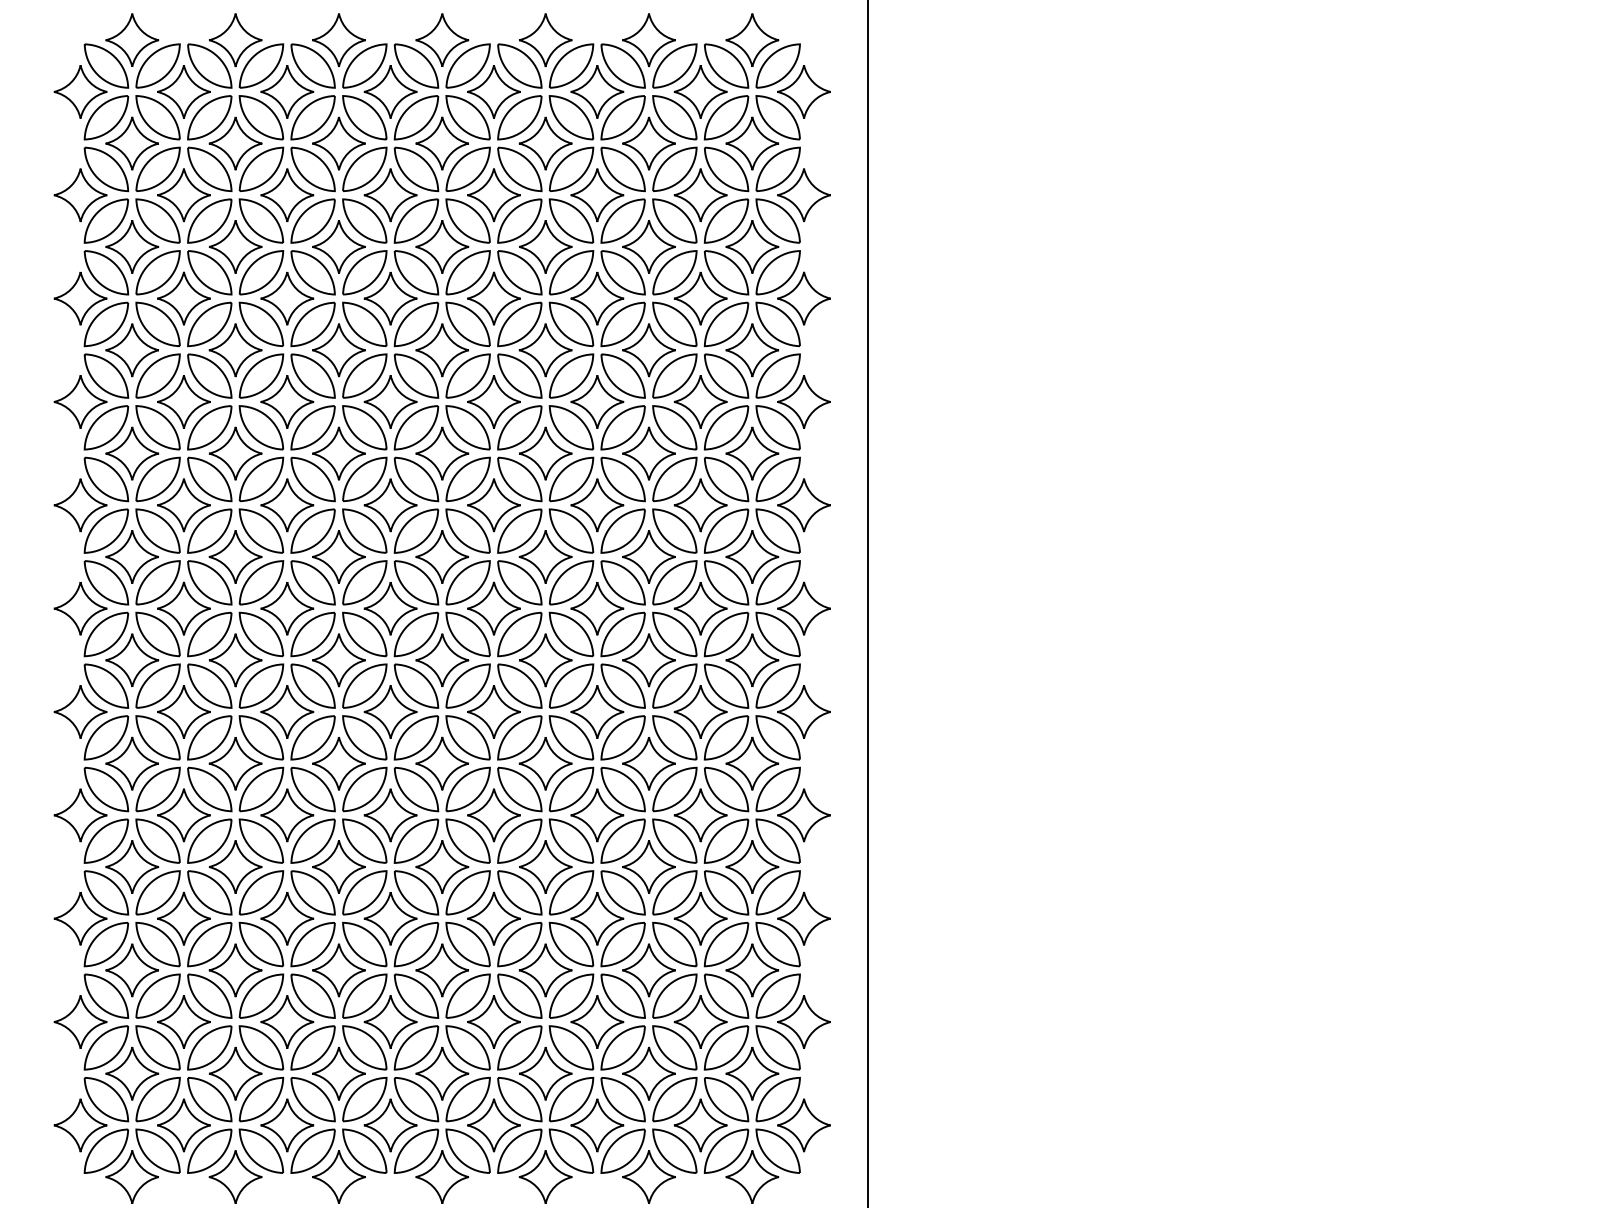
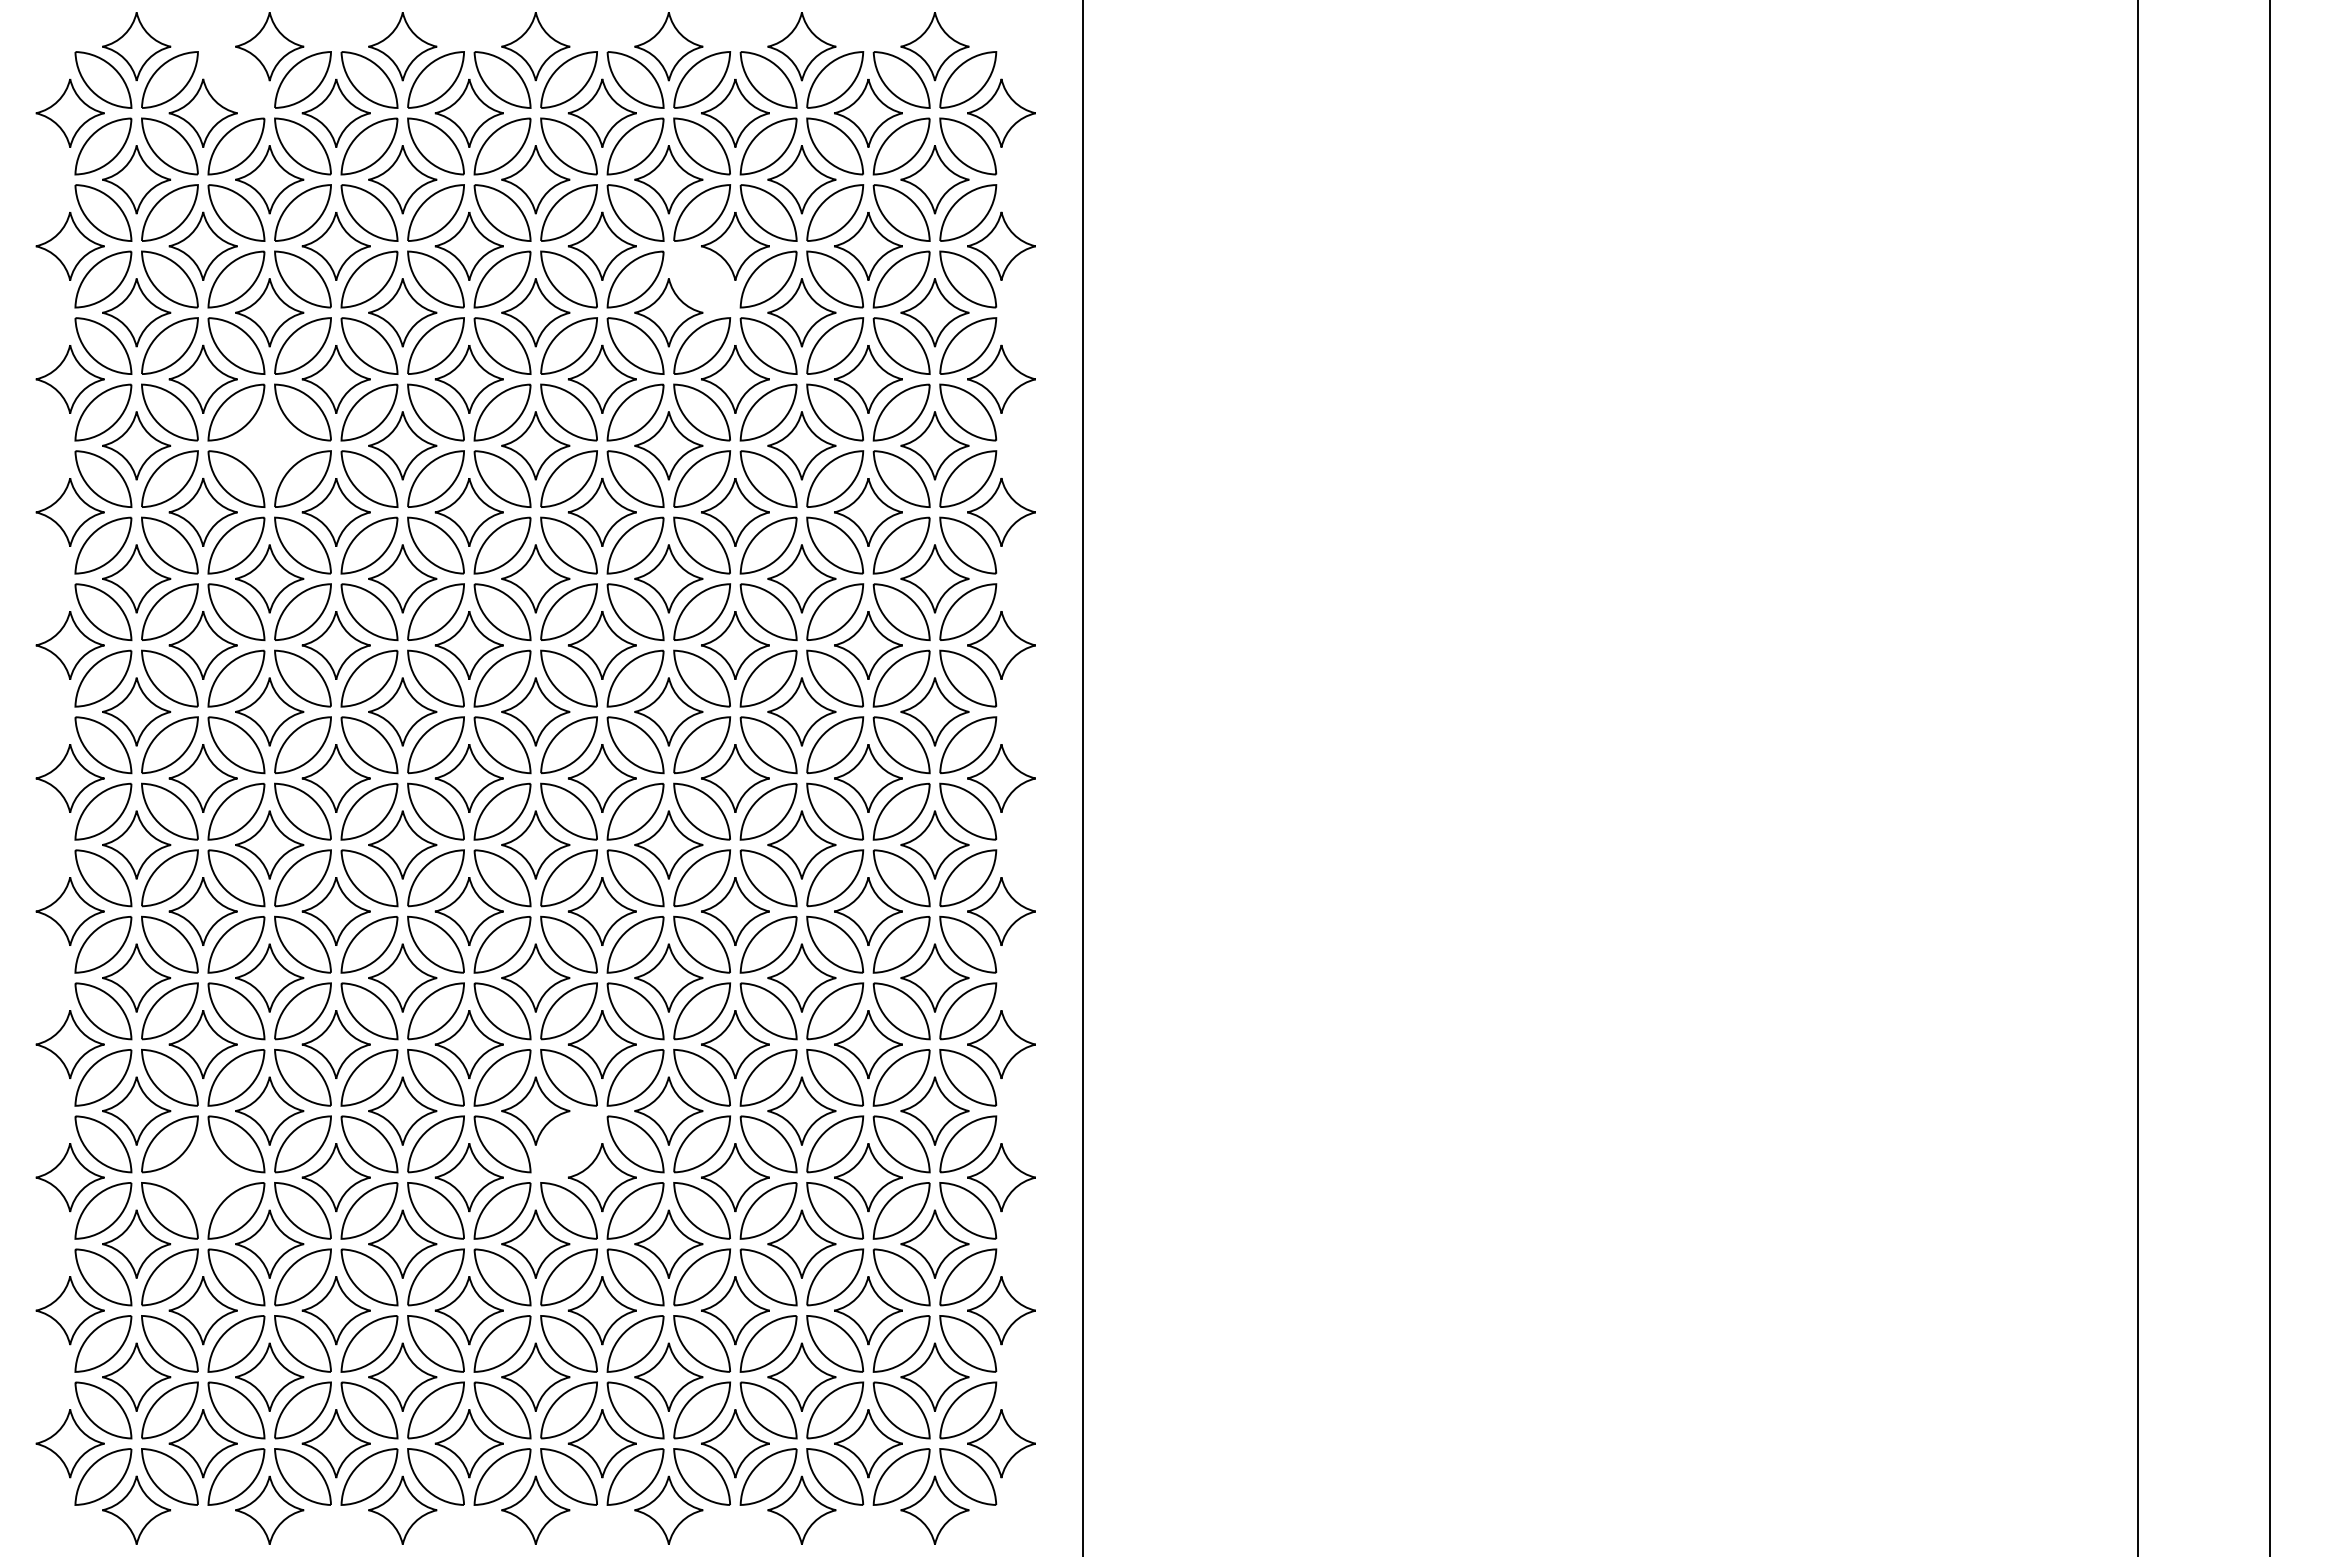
part: (209, 65) -> (236, 79), removed
part: (571, 221) -> (701, 279), removed
part: (235, 350) -> (269, 445), removed
part: (467, 892) -> (568, 1144), removed
part: (183, 918) -> (202, 1177), removed

